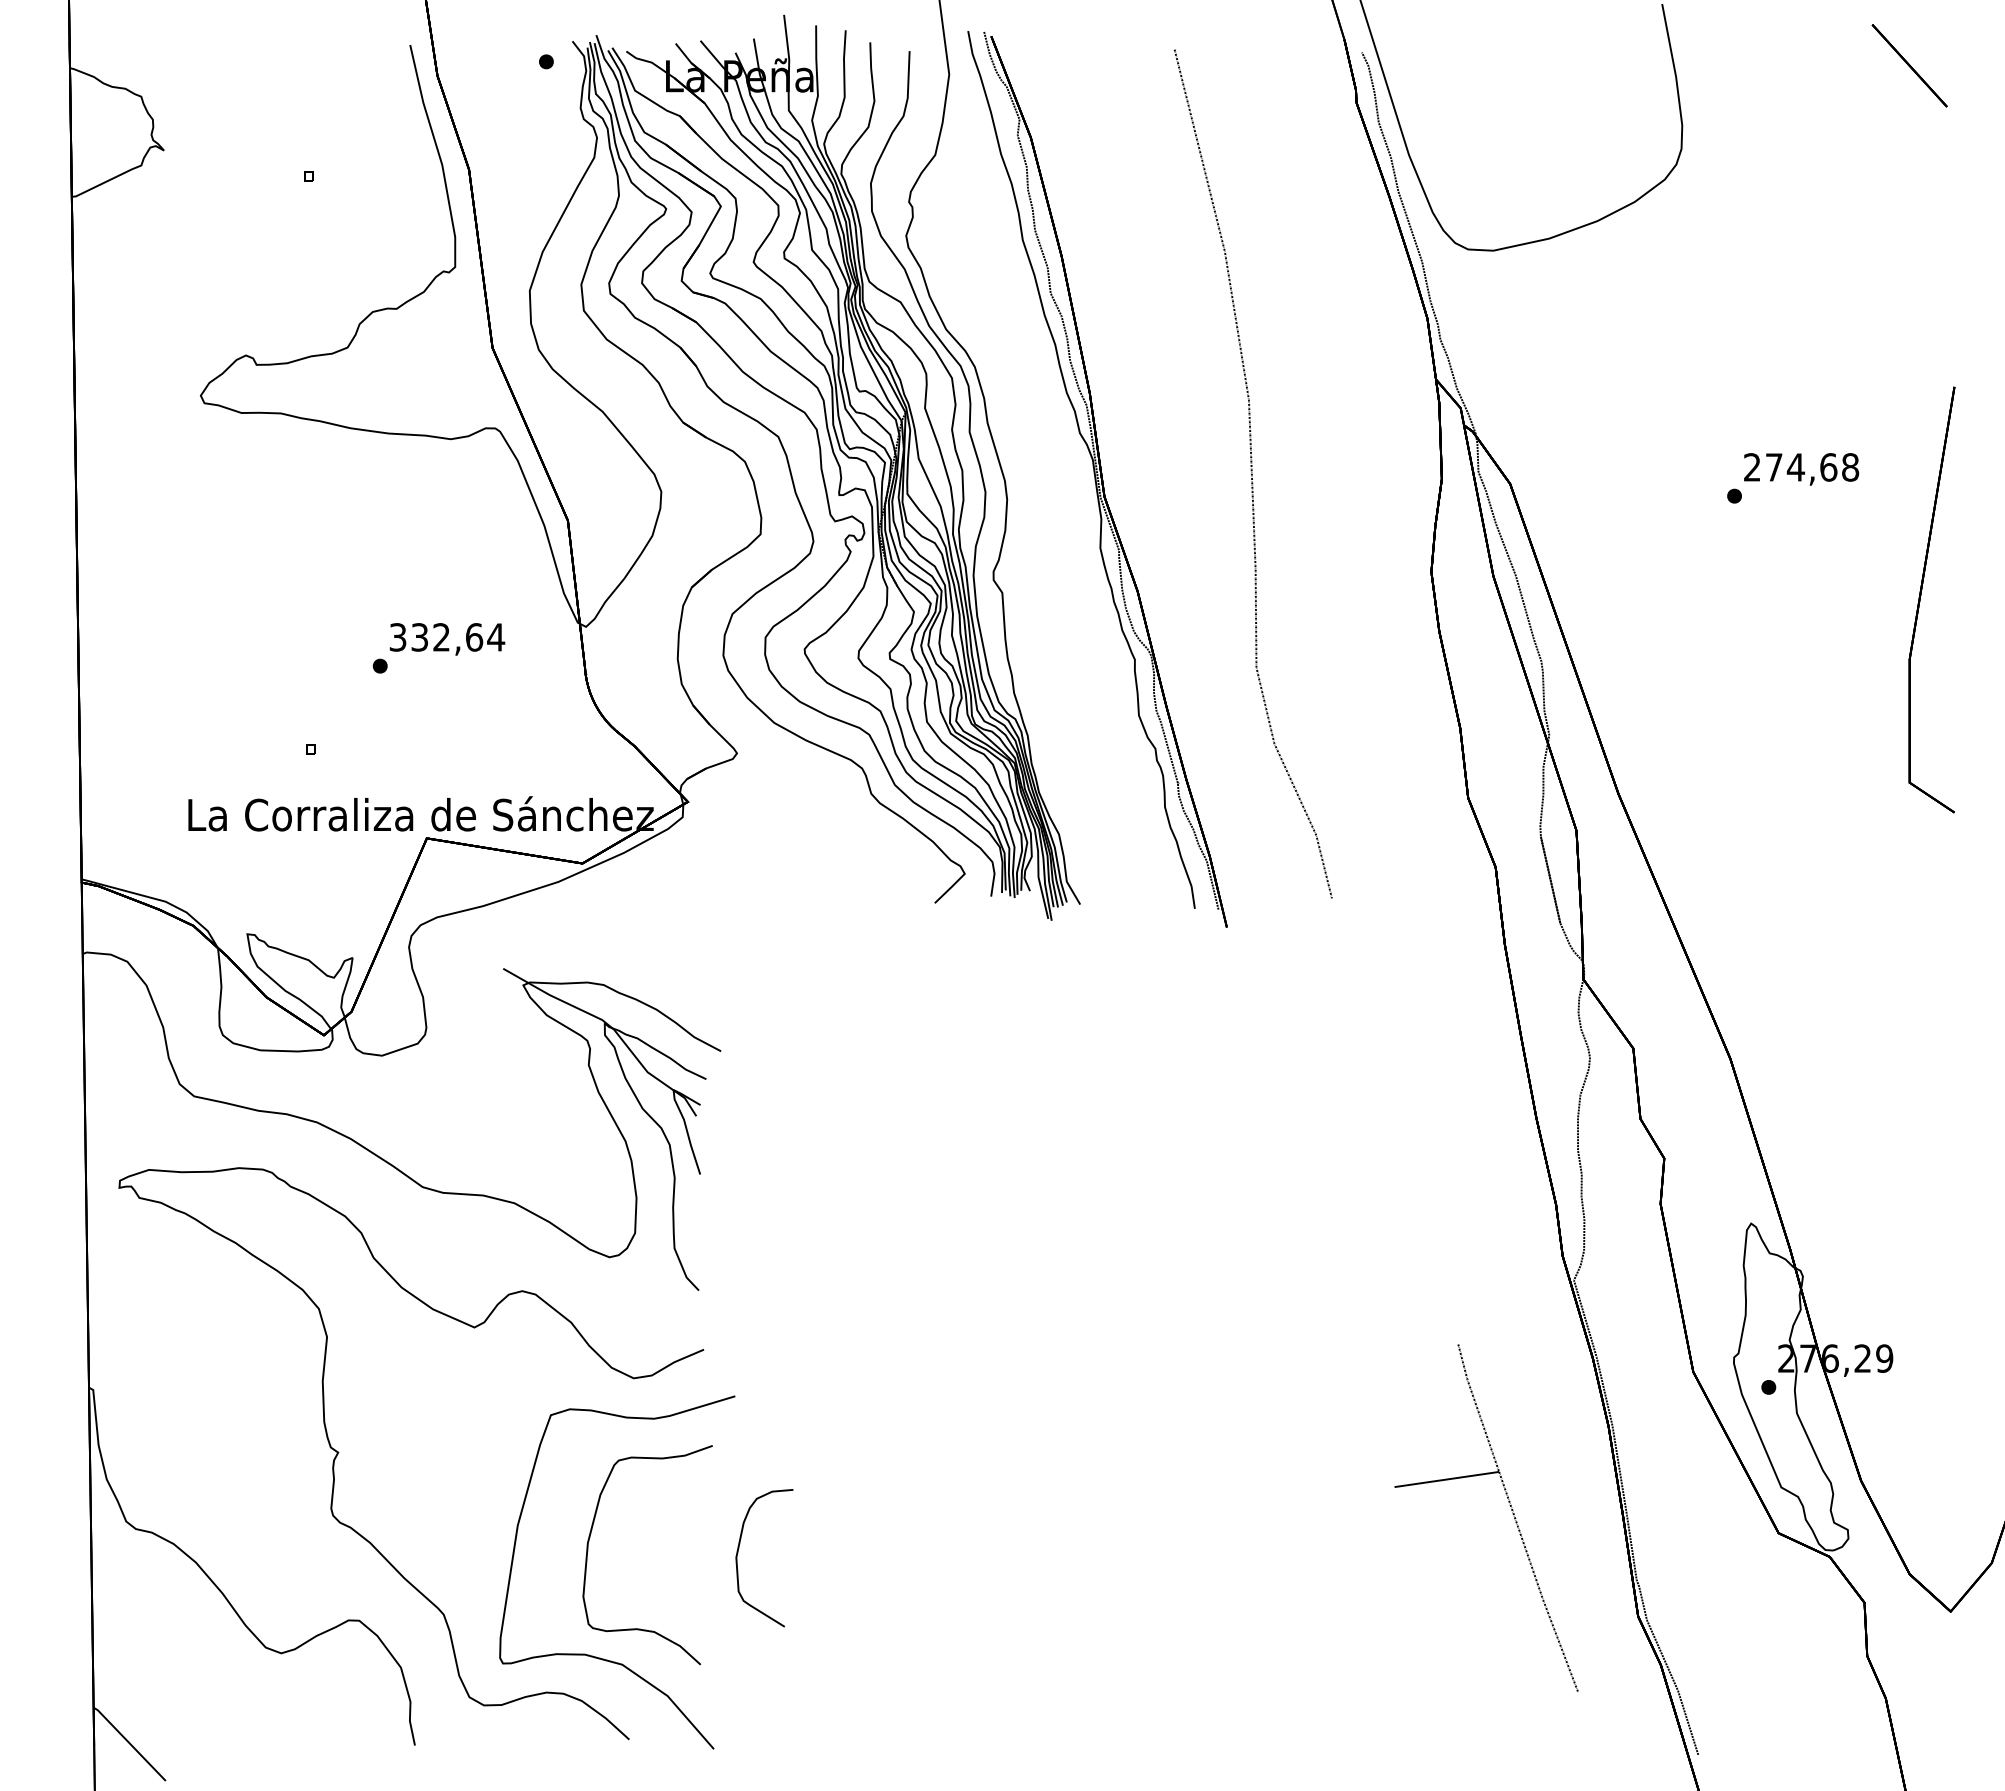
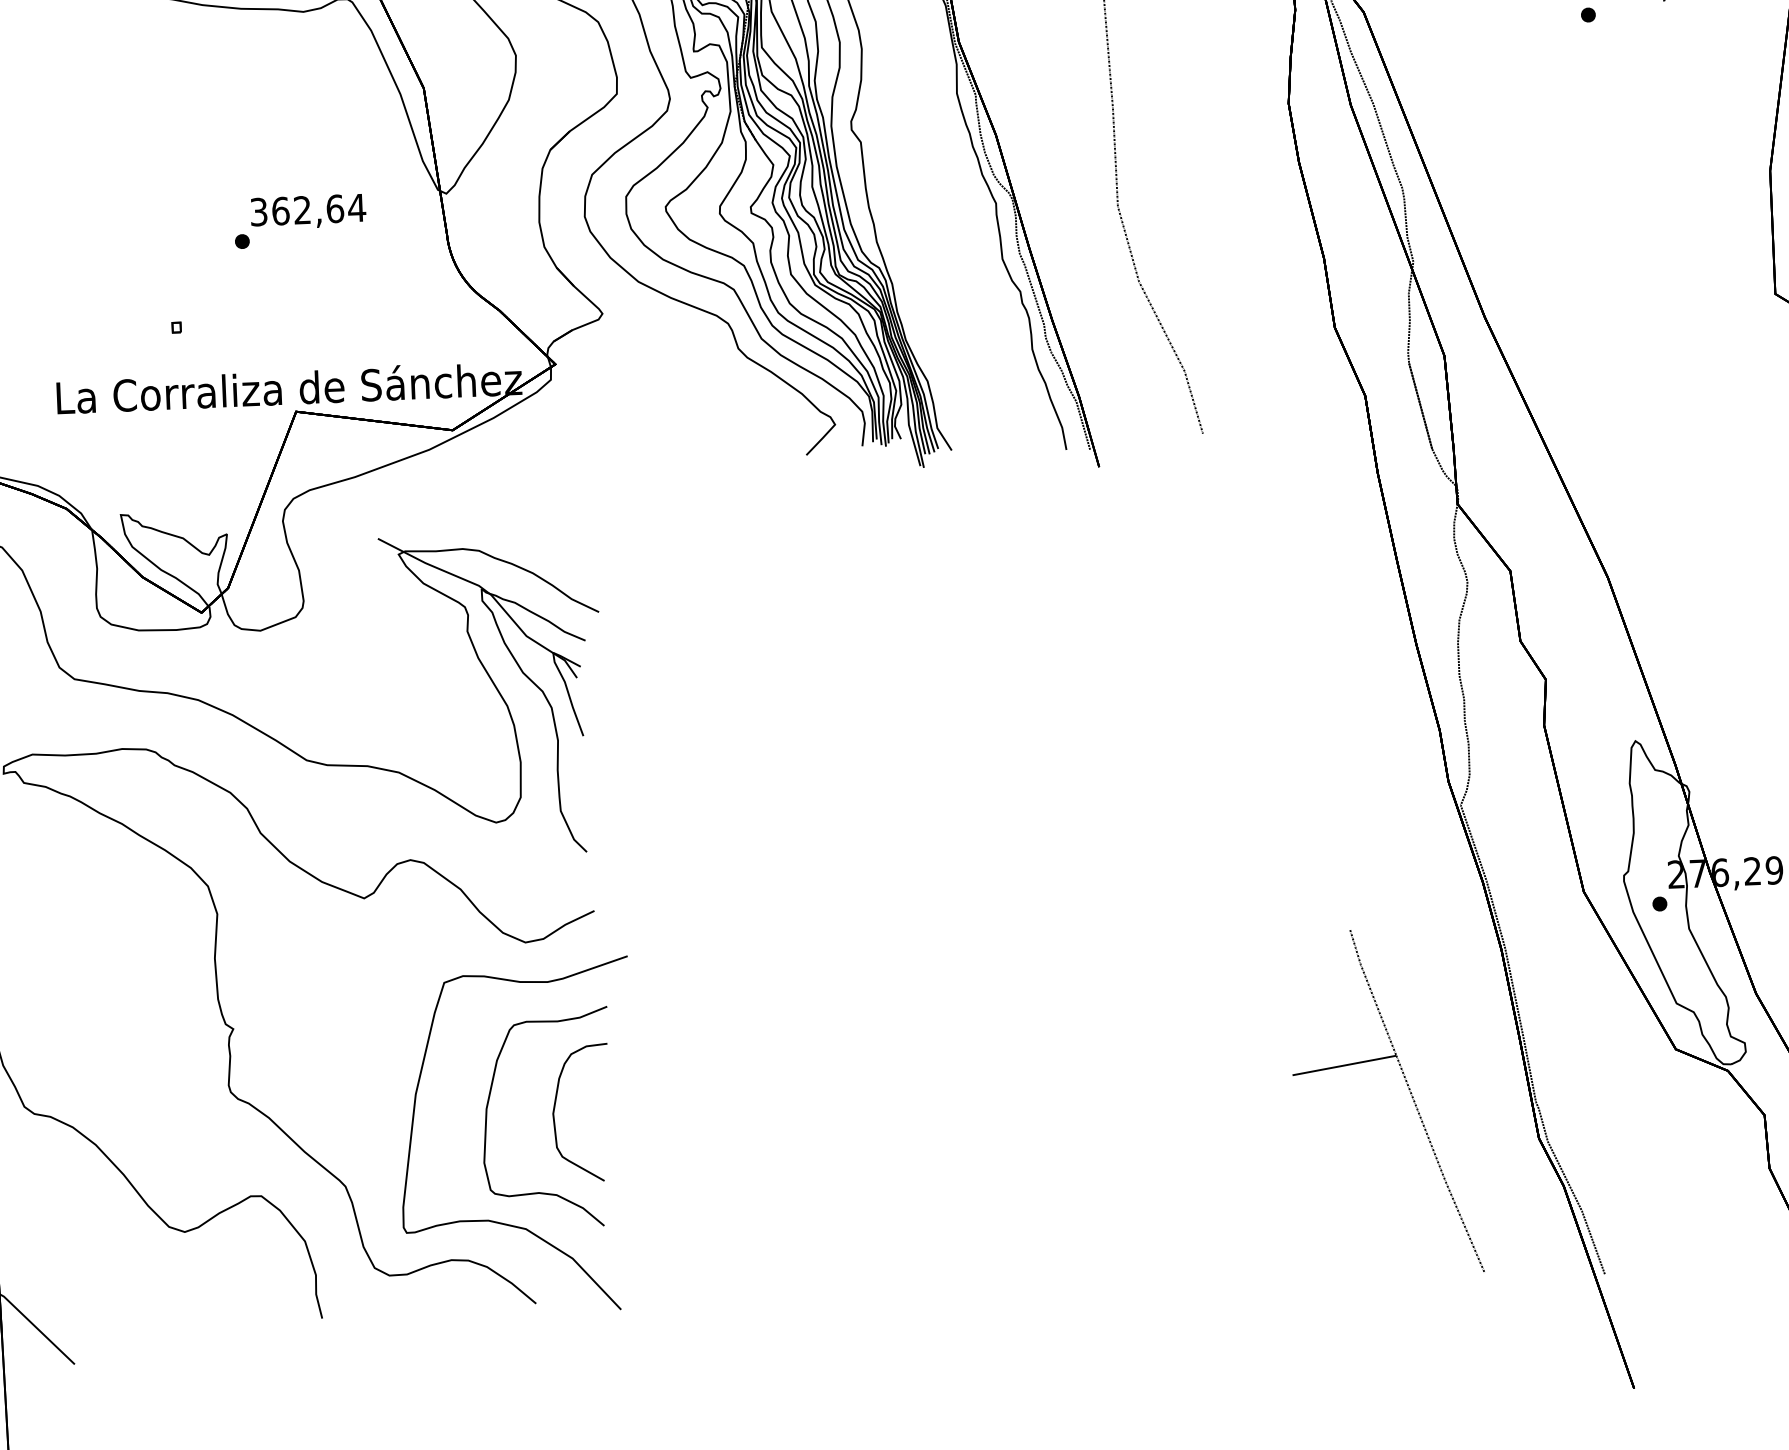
text: (419, 637) -> (280, 211), 332,64 -> 362,64
part: (1510, 1508) -> (1409, 1091), moved
curve: (738, 1553) -> (555, 1109), moved

